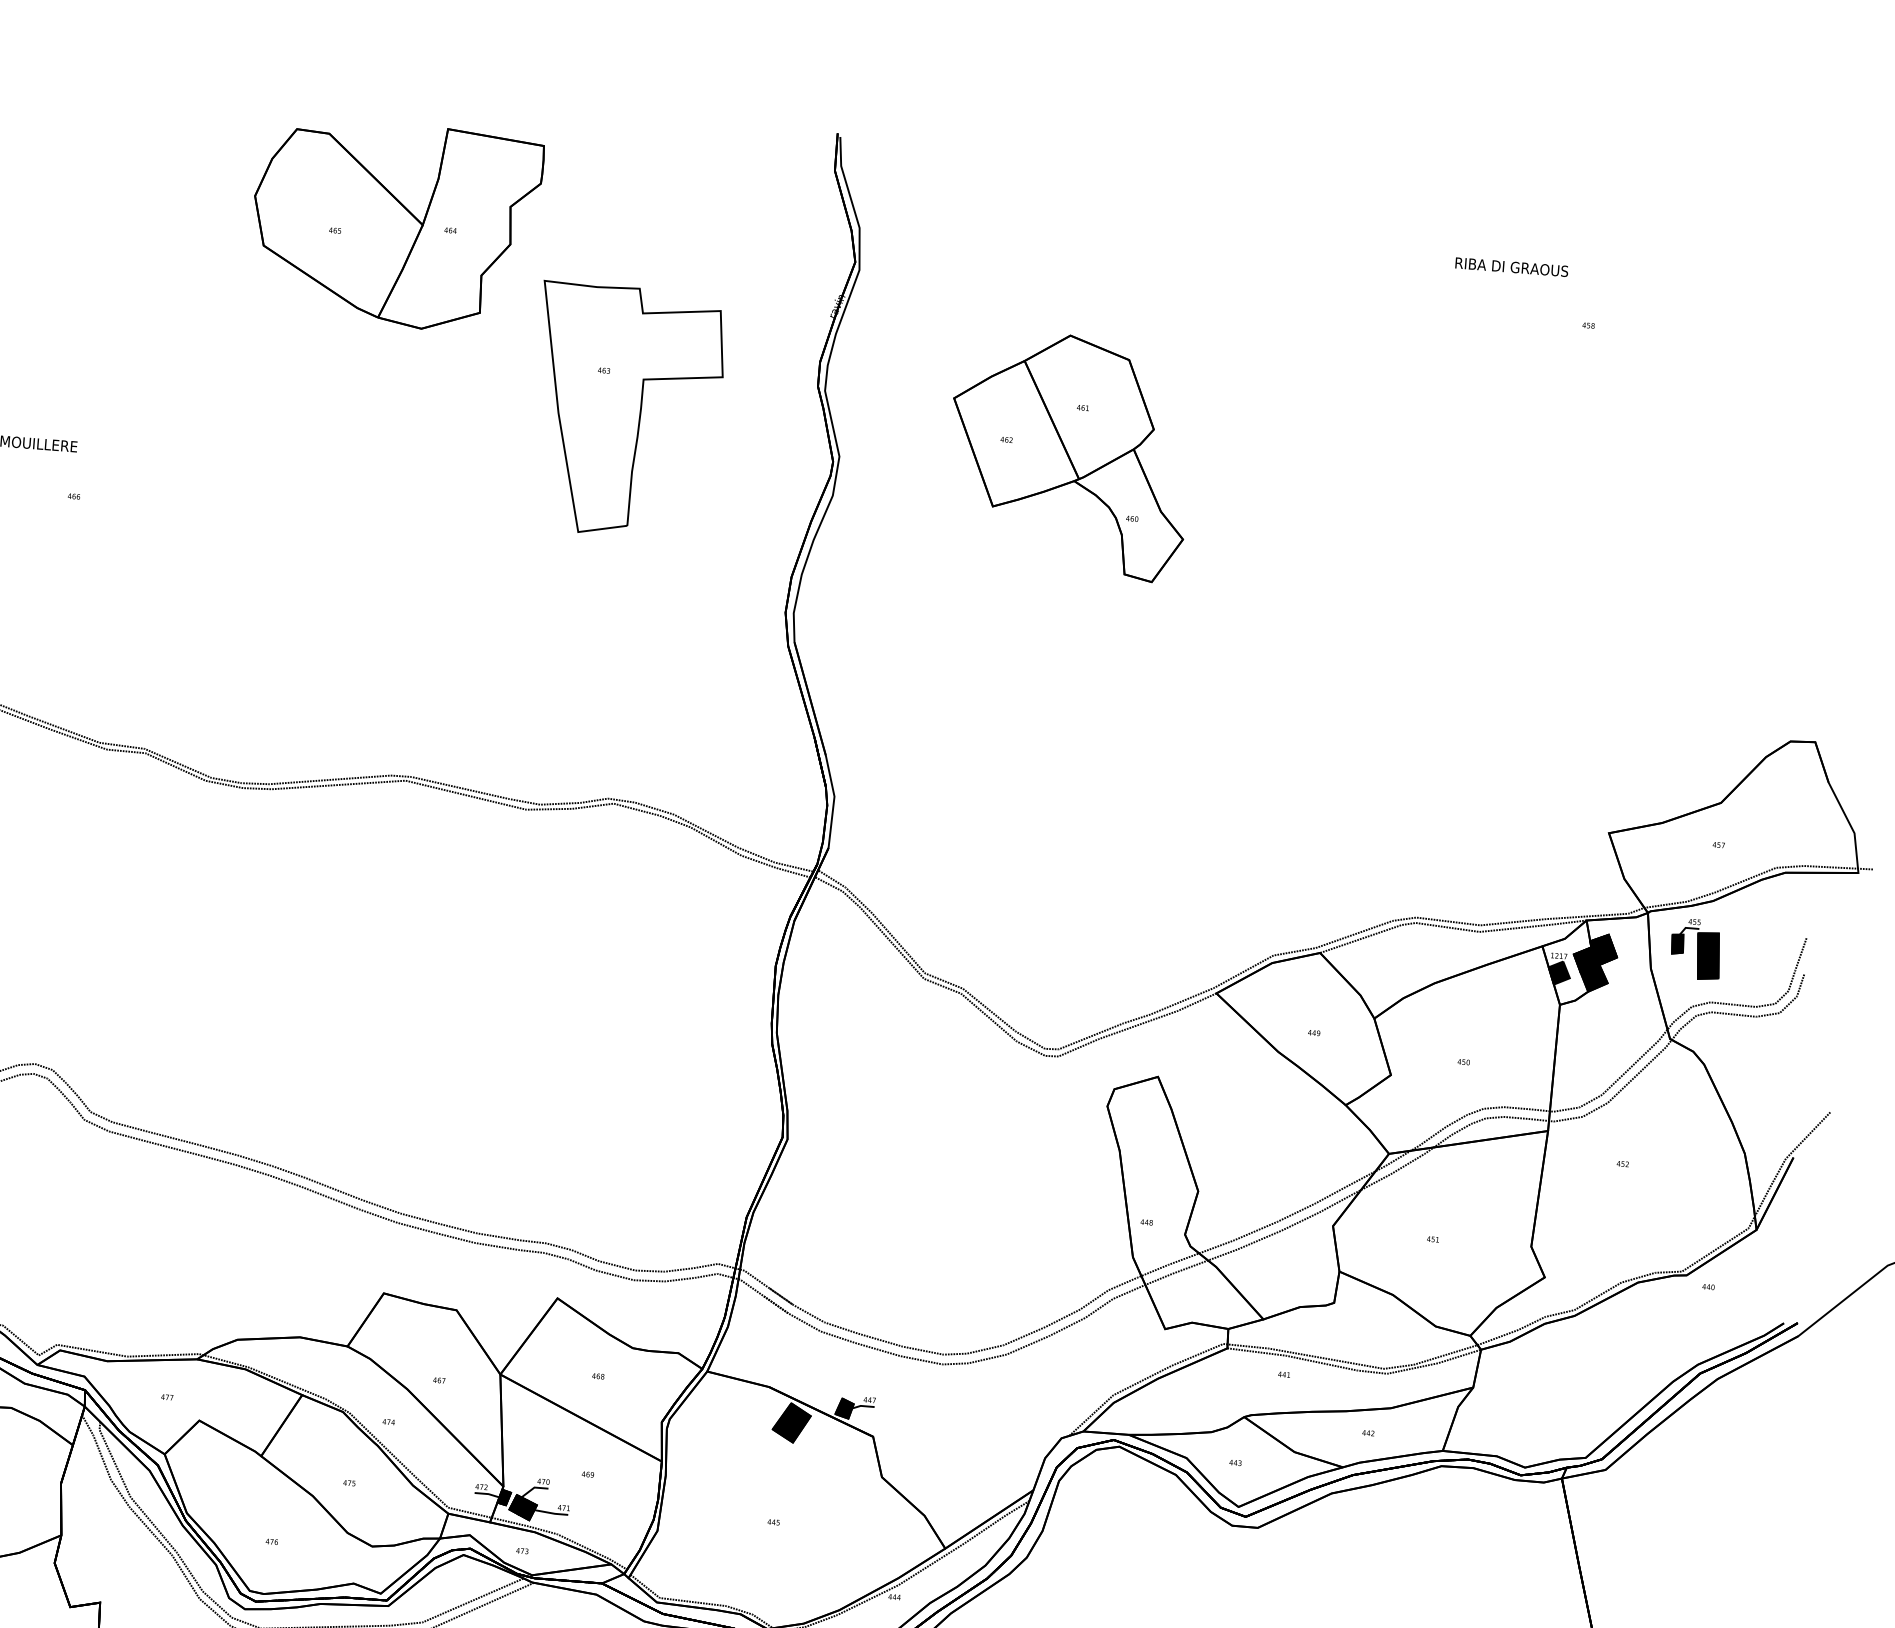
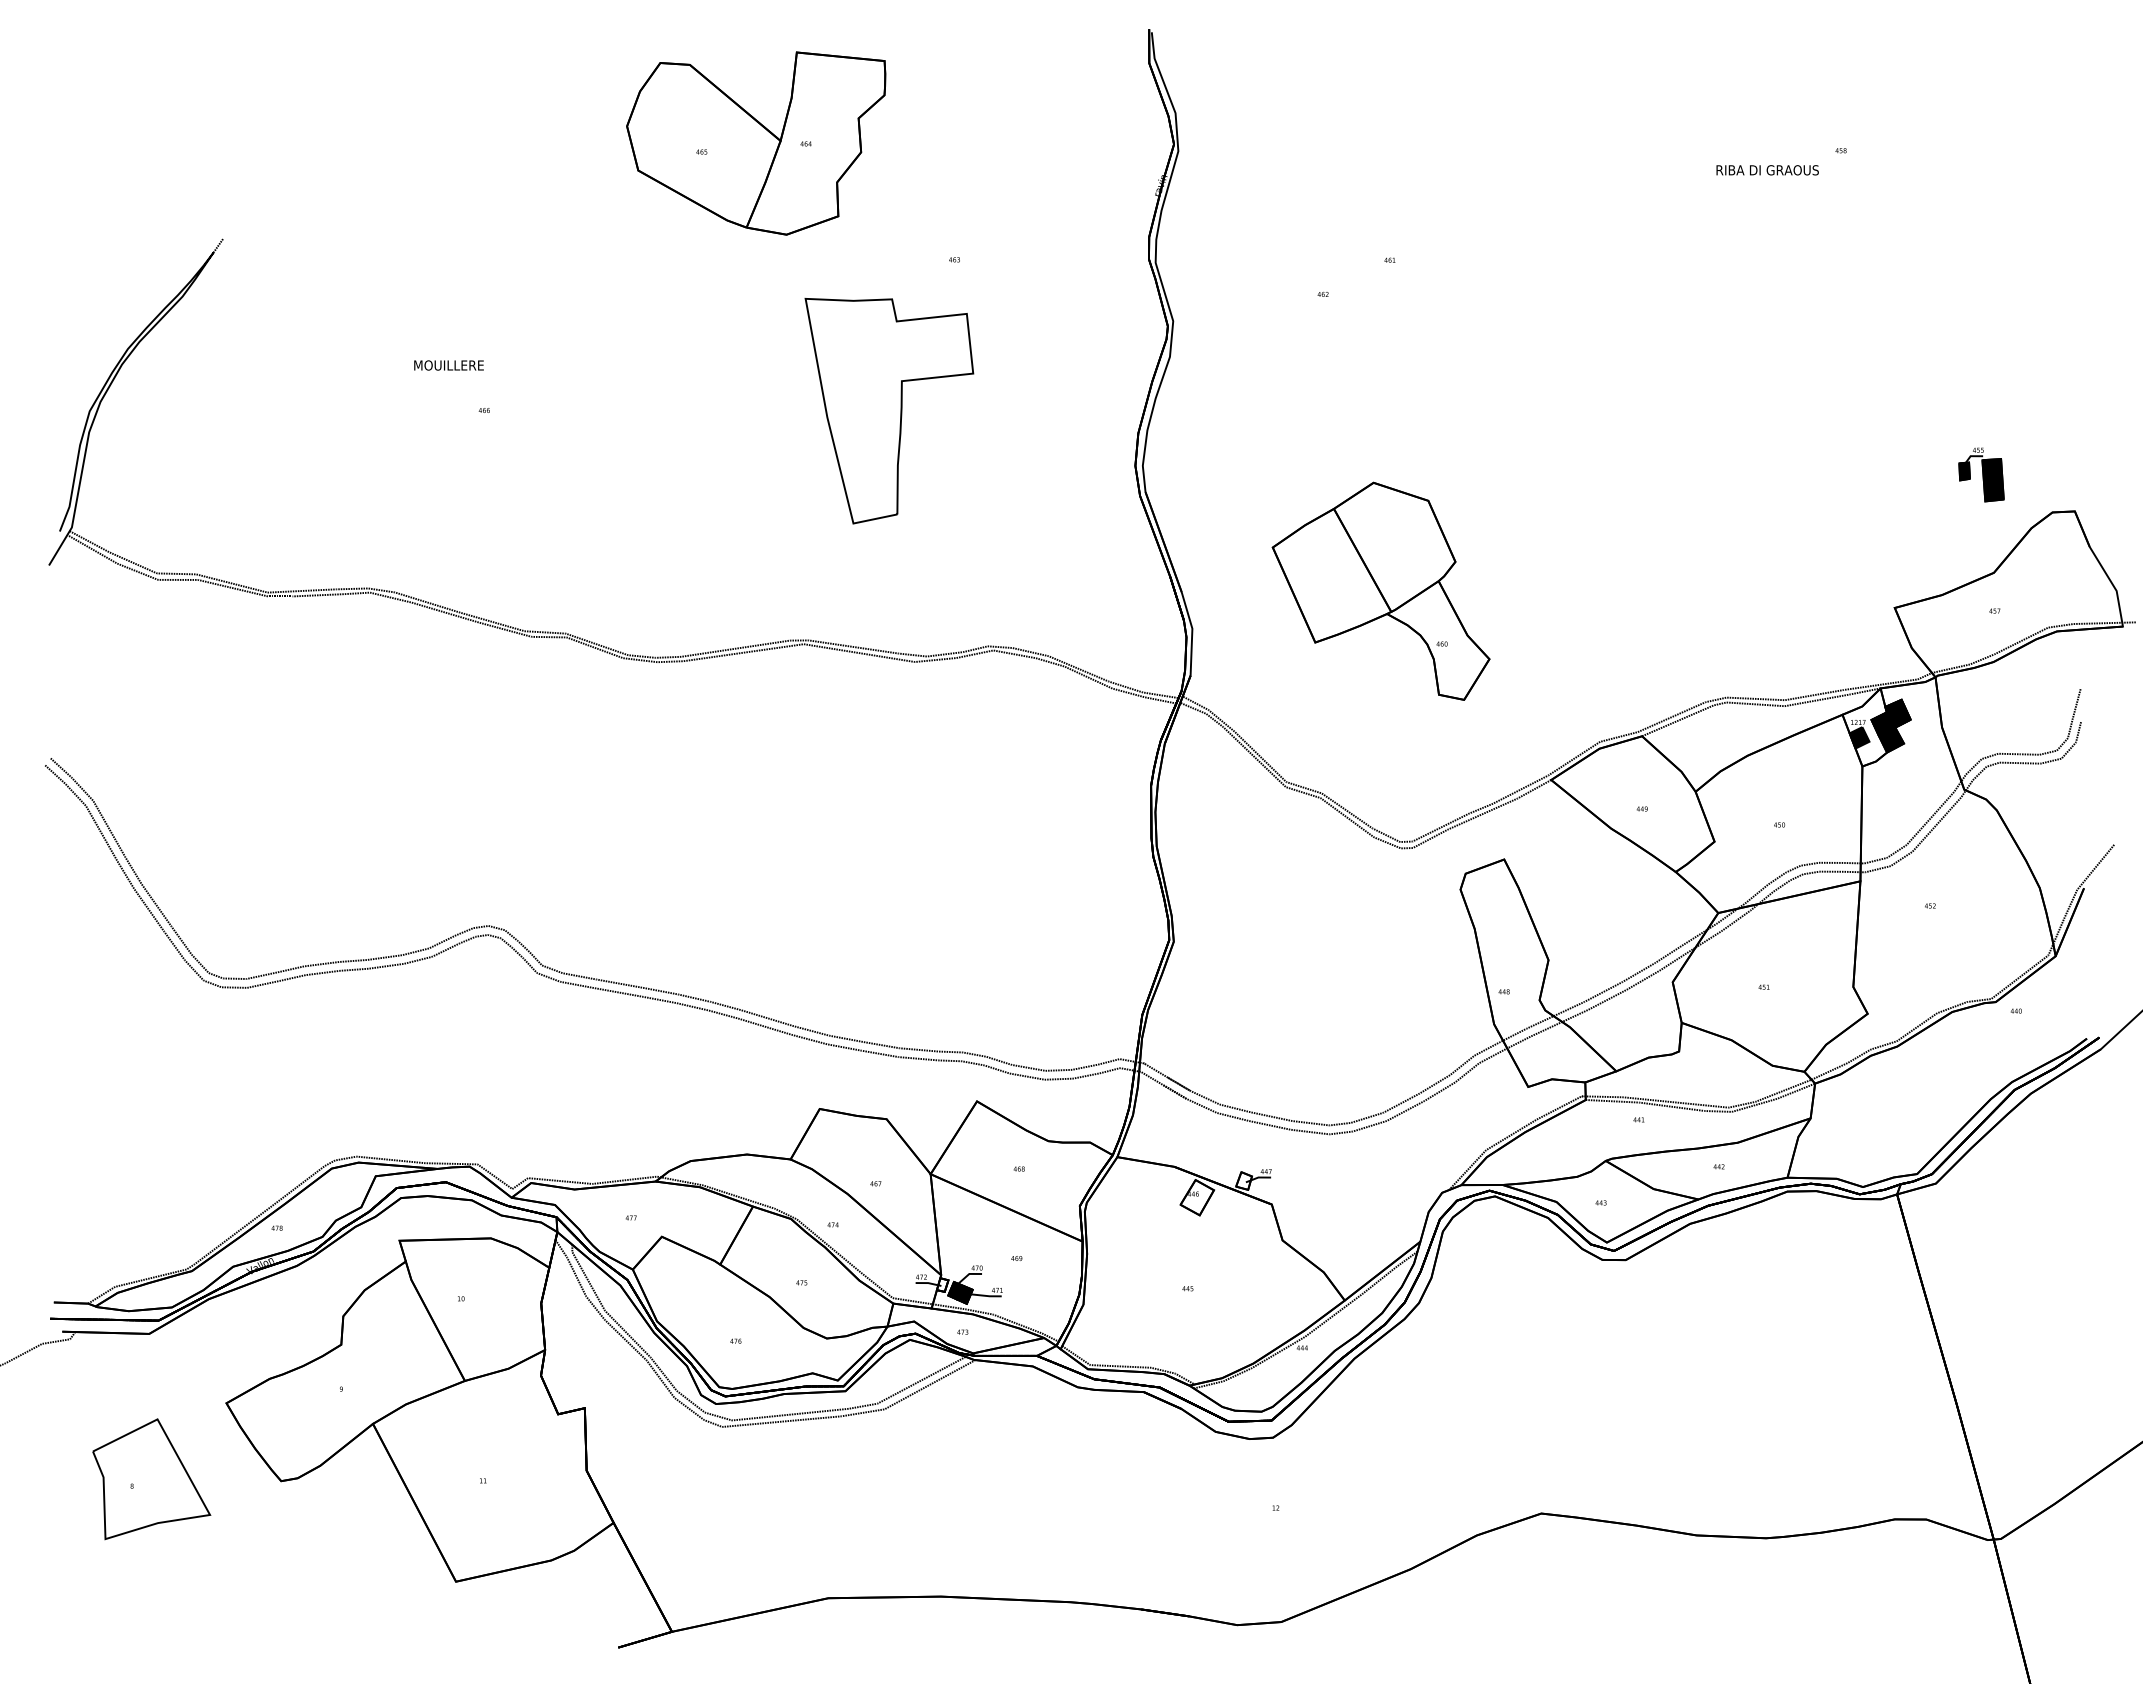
text: (1511, 267) -> (1767, 170), moved
part: (627, 411) -> (889, 411), moved
part: (1068, 454) -> (1380, 590), moved
part: (1696, 948) -> (1981, 474), moved
fill: (845, 1408) -> (1244, 1180), removed
fill: (790, 1422) -> (1196, 1197), removed
fill: (504, 1496) -> (942, 1284), removed

